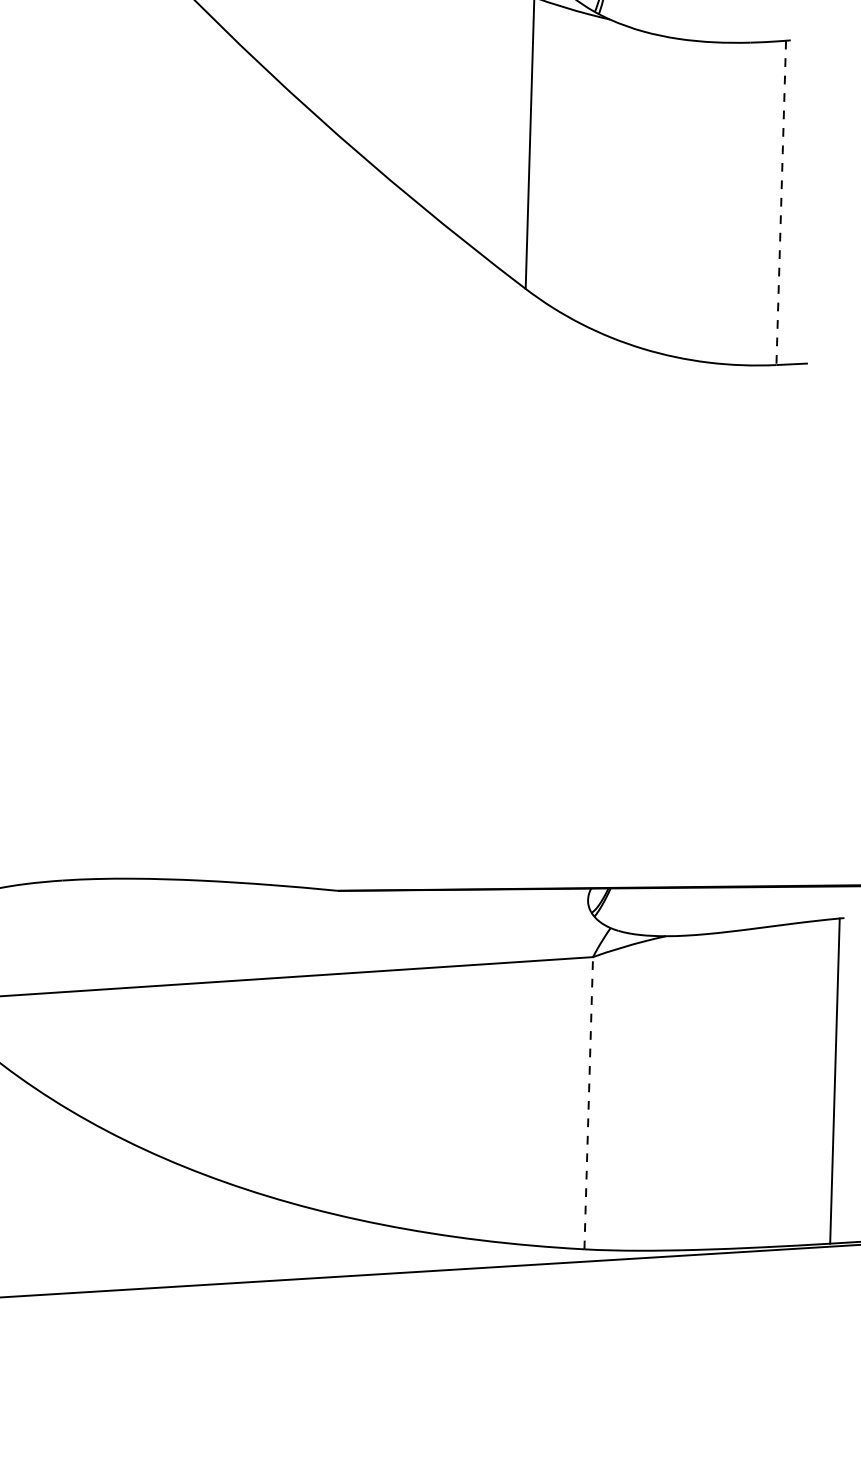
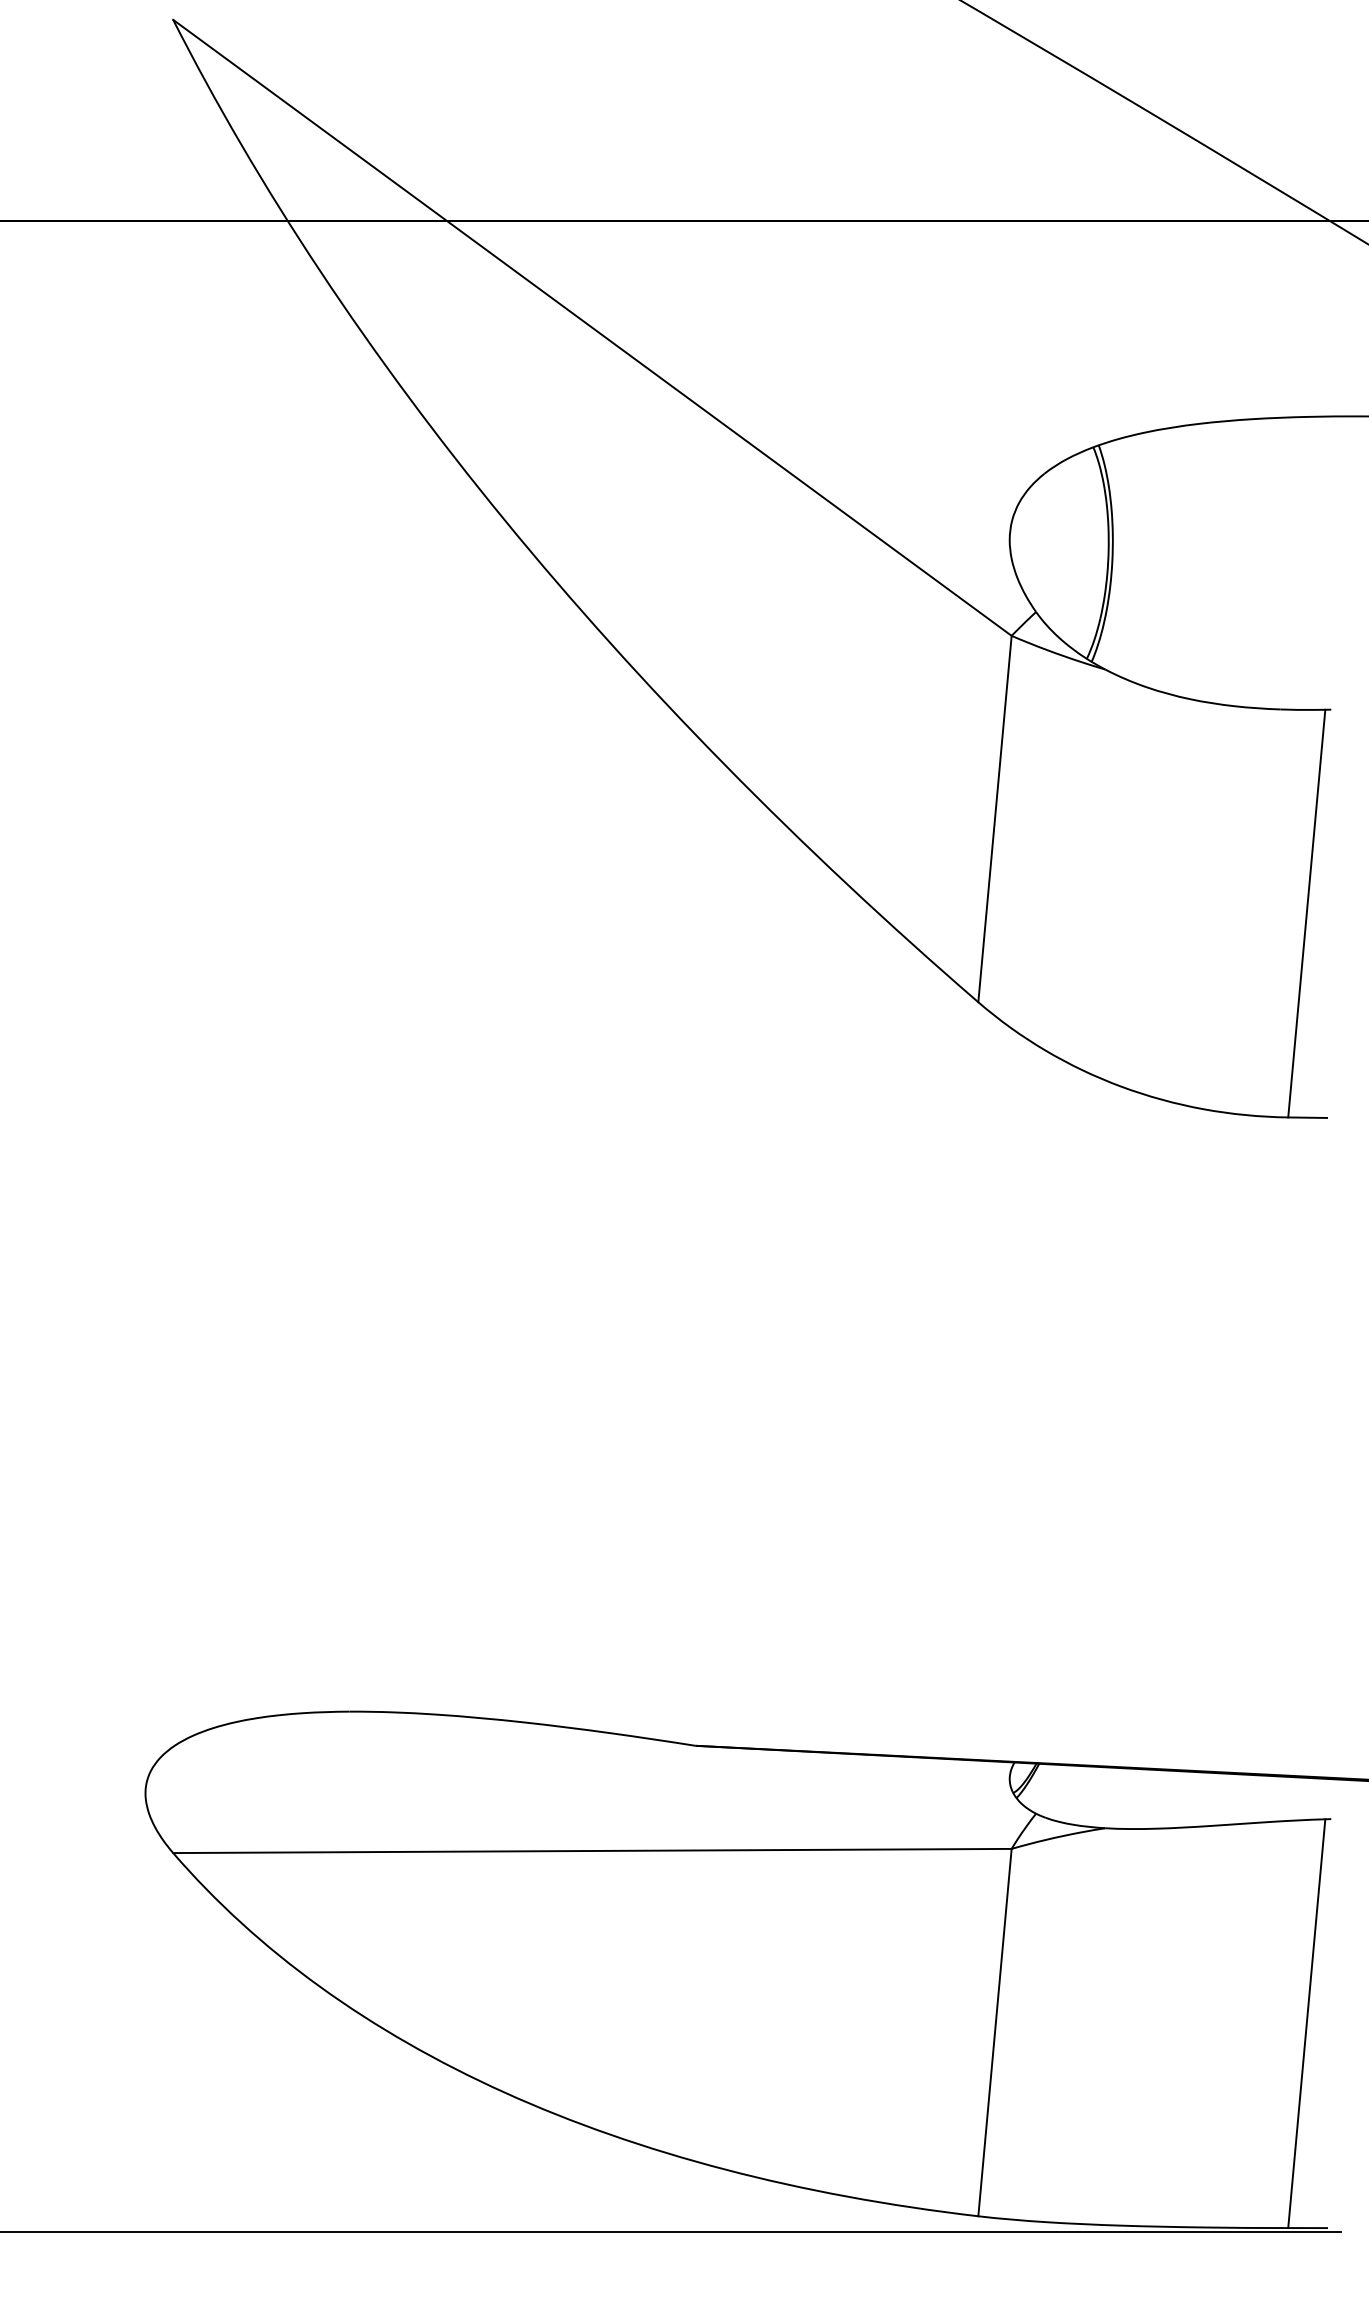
line: (781, 202) -> (1306, 913), dashed -> solid
line: (589, 1103) -> (995, 2032), dashed -> solid

